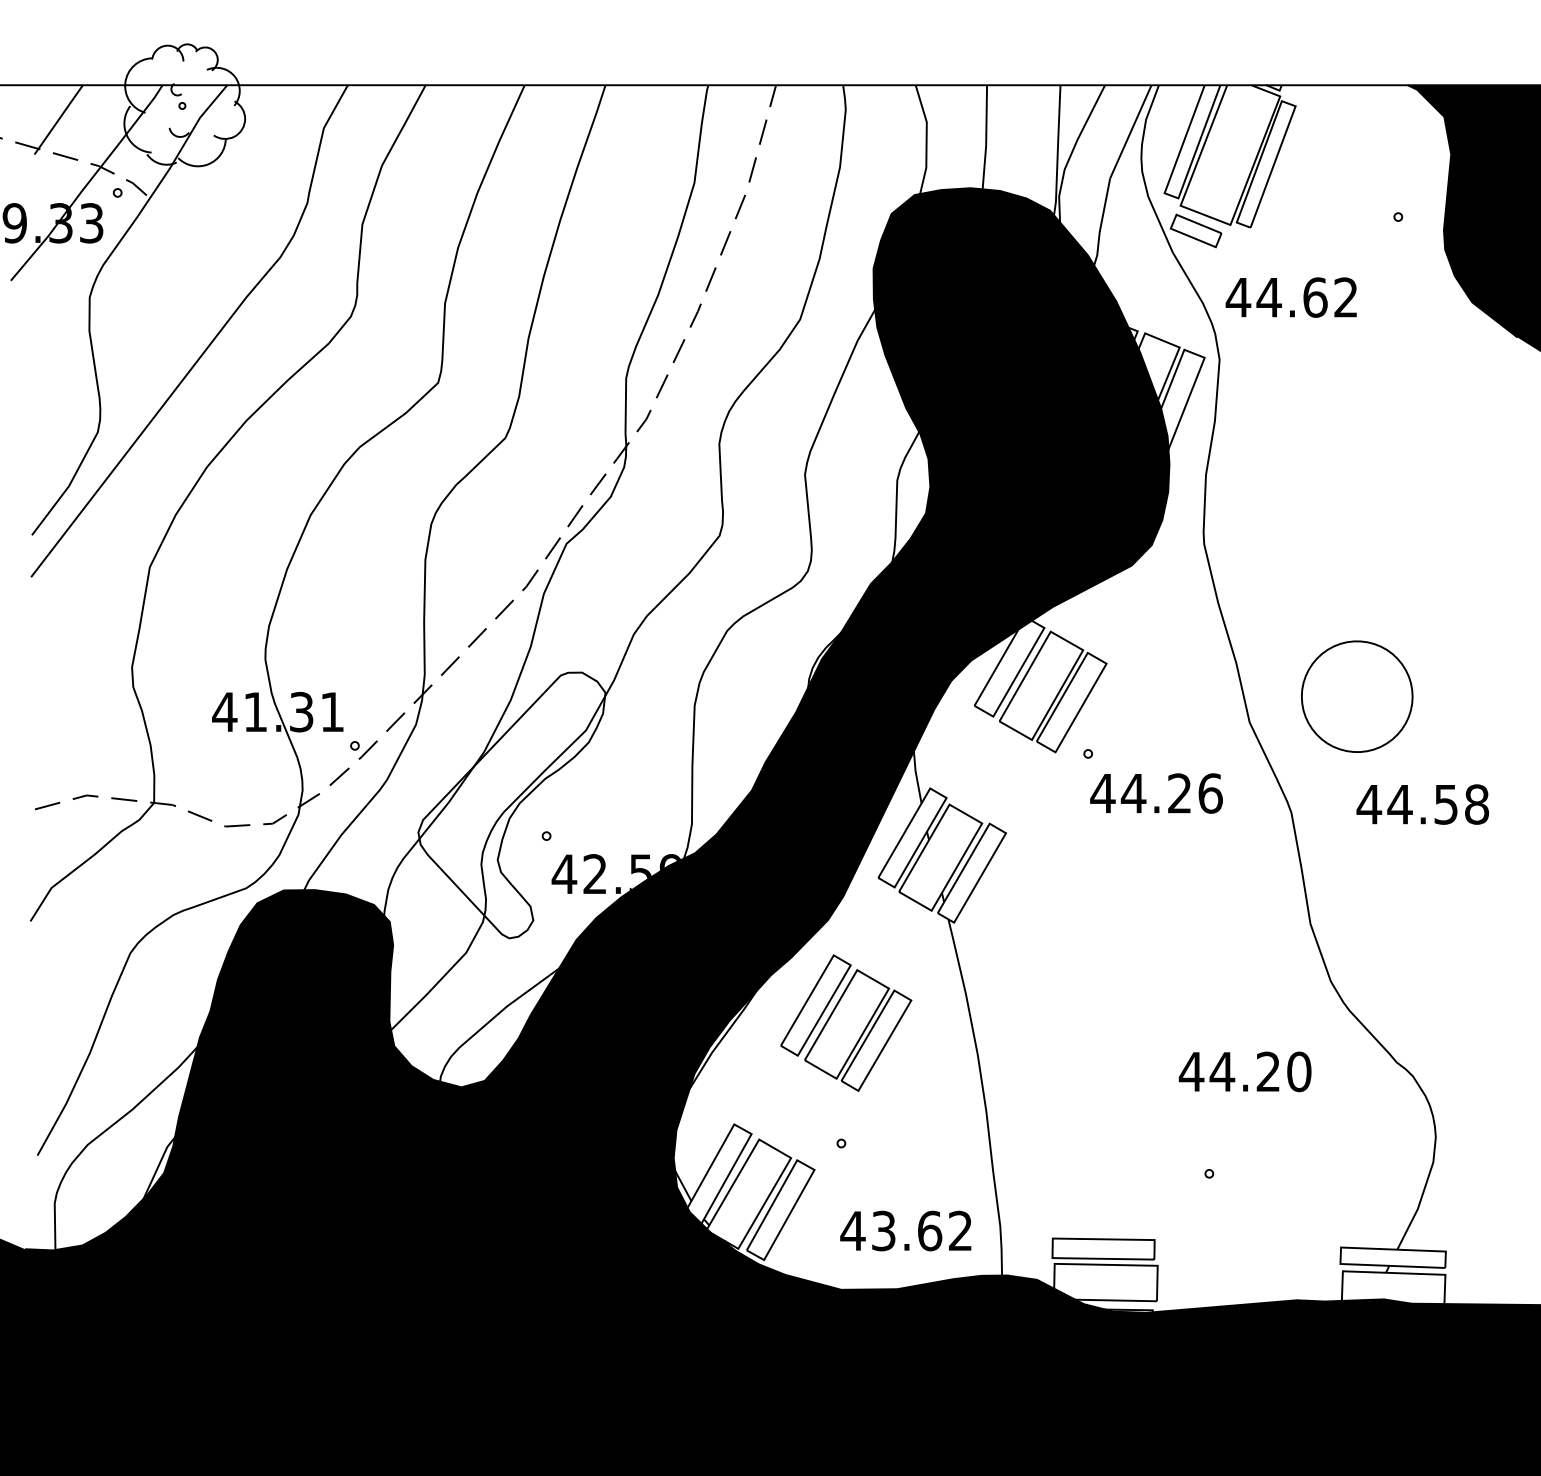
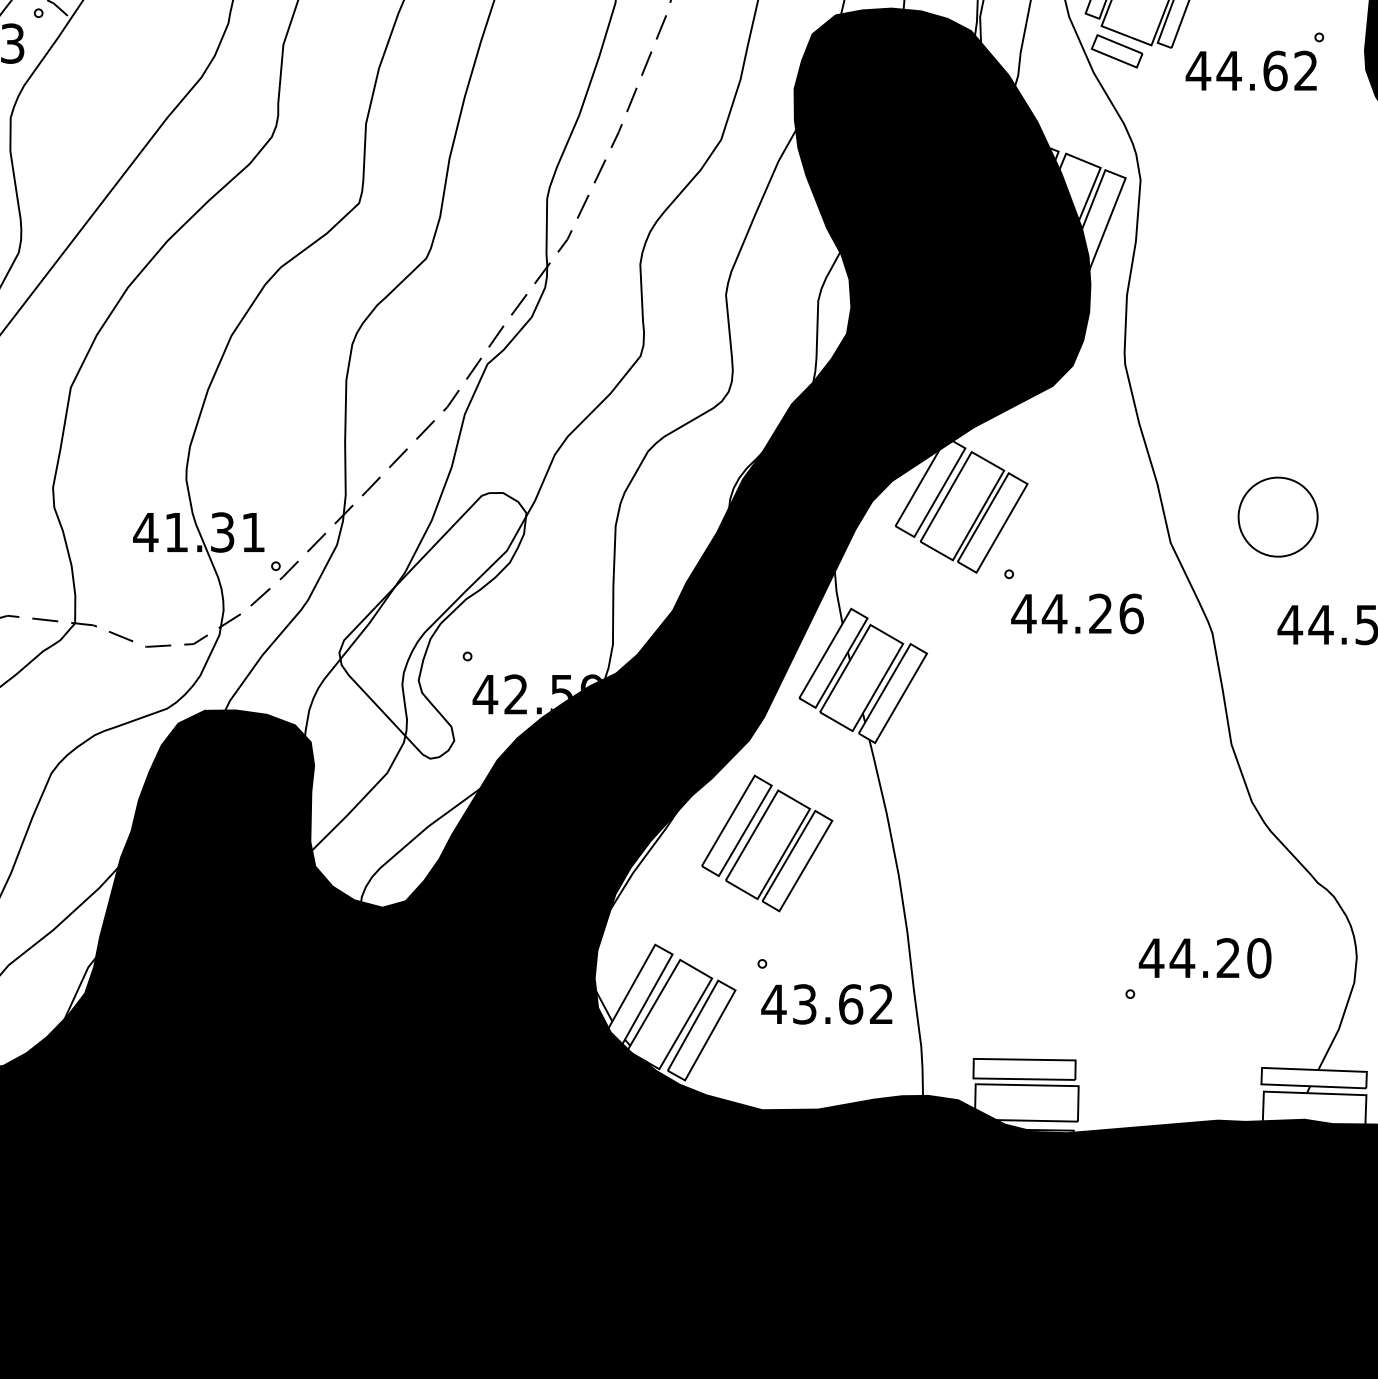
text: (1290, 297) -> (1250, 70), moved
part: (1356, 696) -> (1277, 516), size x0.71
text: (1244, 1071) -> (1204, 957), moved
text: (905, 1230) -> (826, 1003), moved

